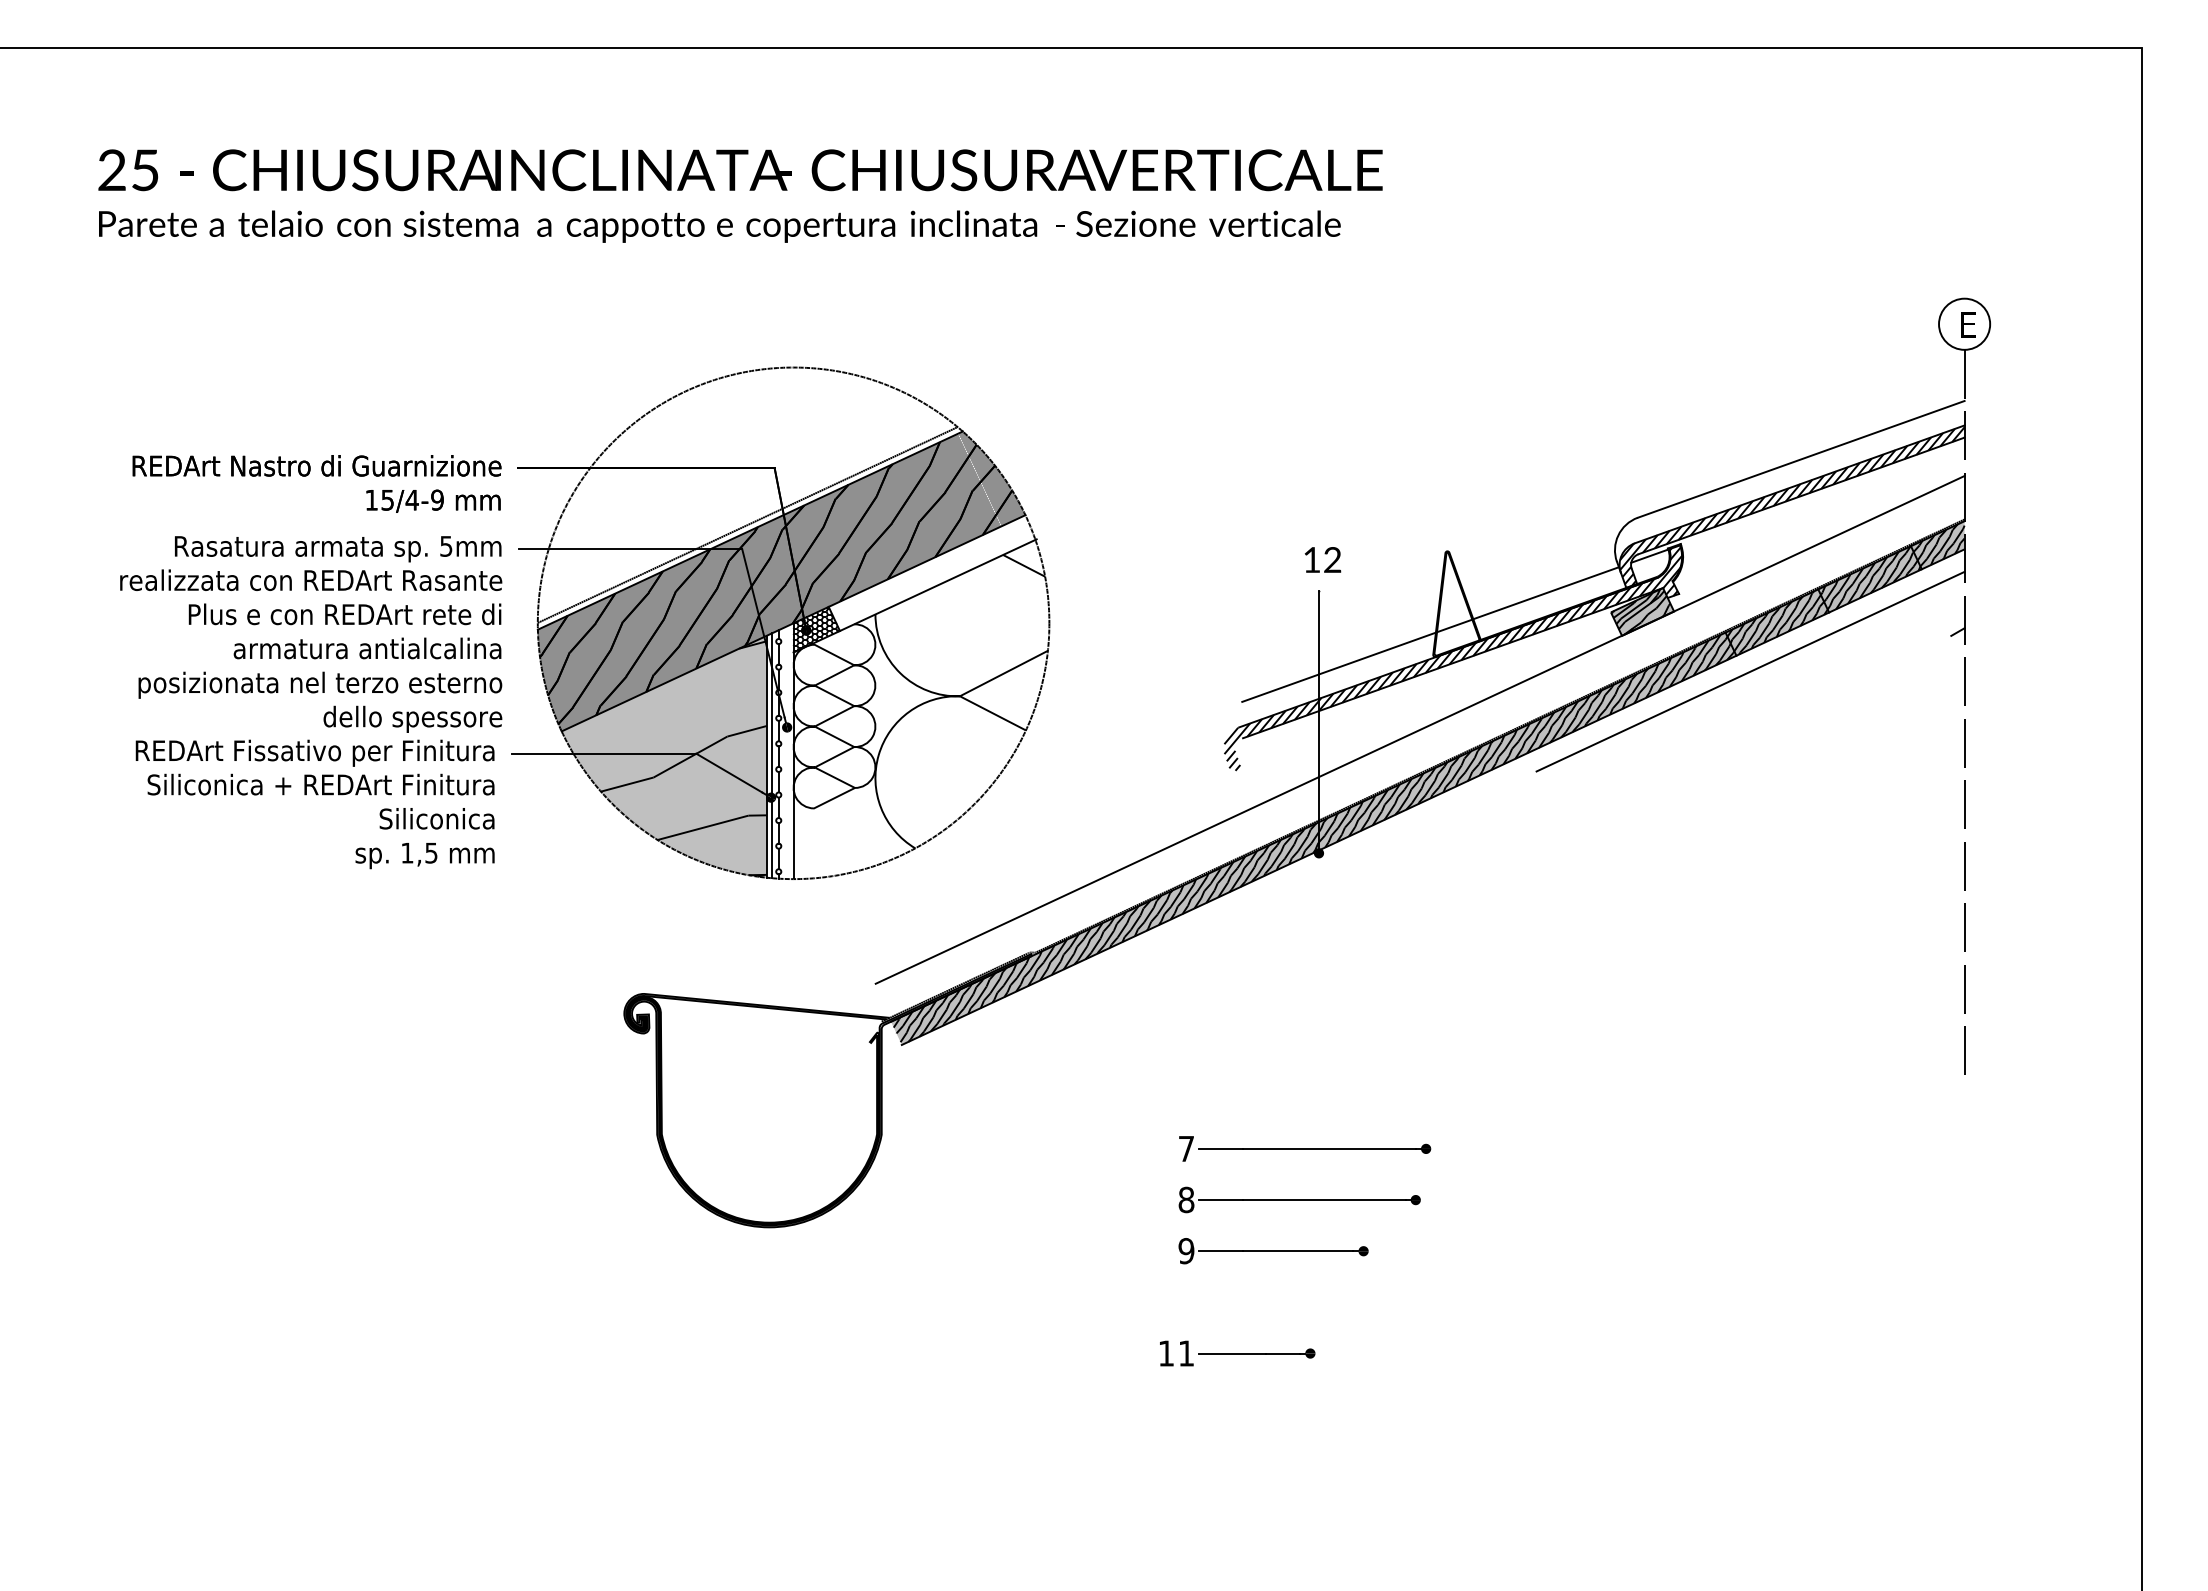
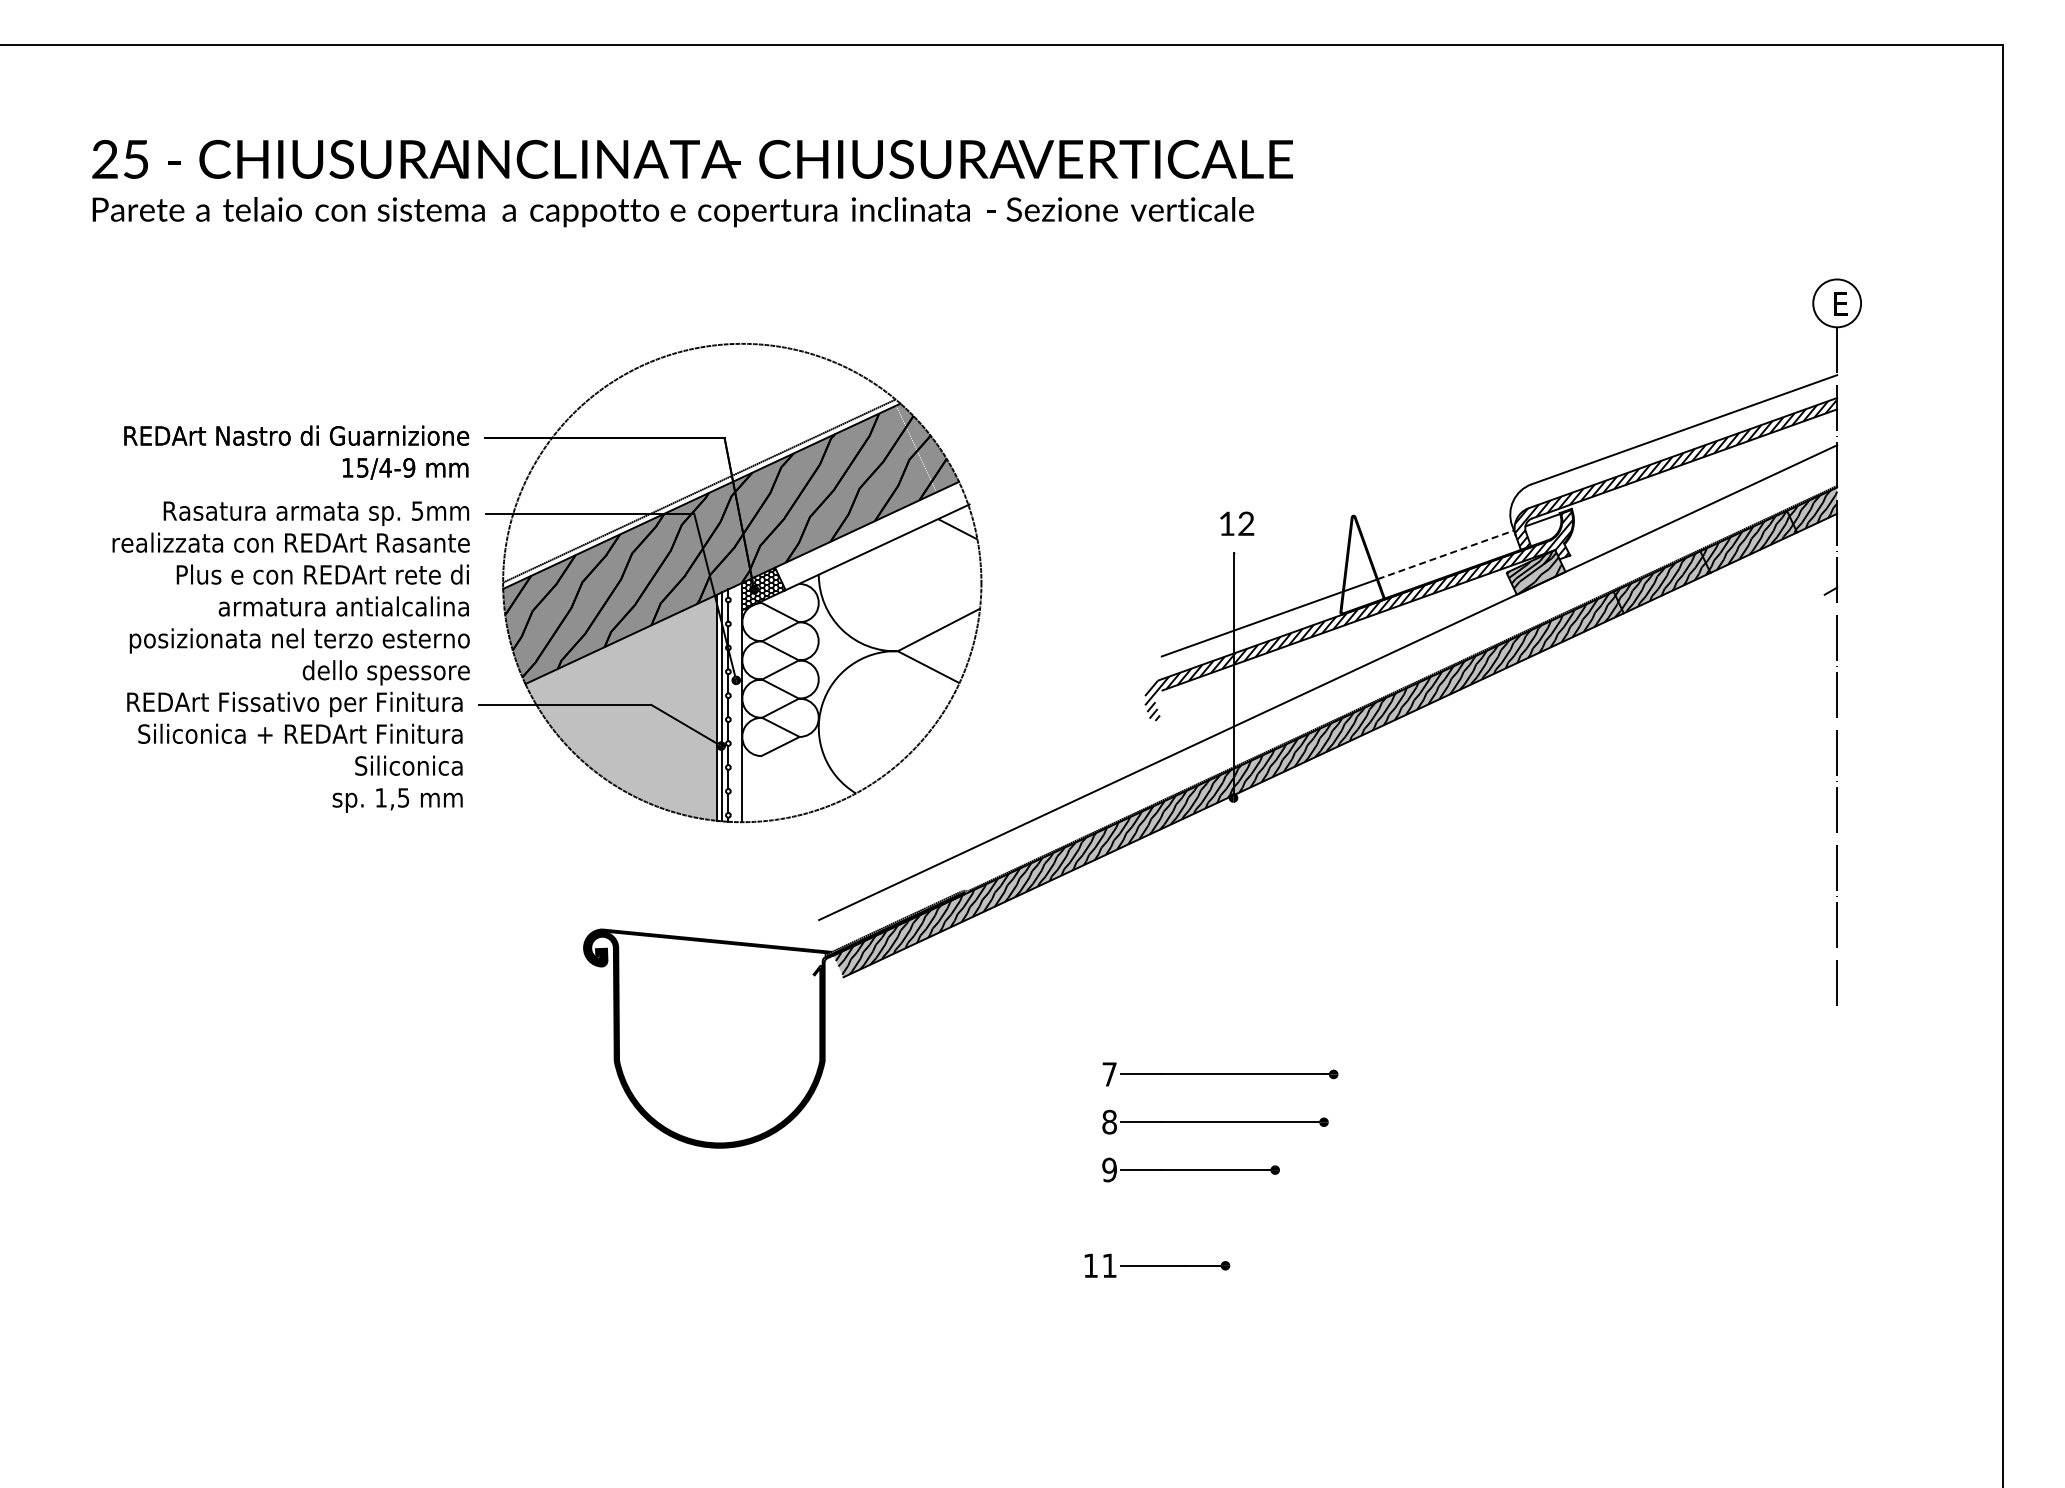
line: (1546, 592) -> (1446, 554), solid -> dashed
line: (1749, 670) -> (1636, 627), removed
hatch: (683, 758) -> (639, 709), removed

